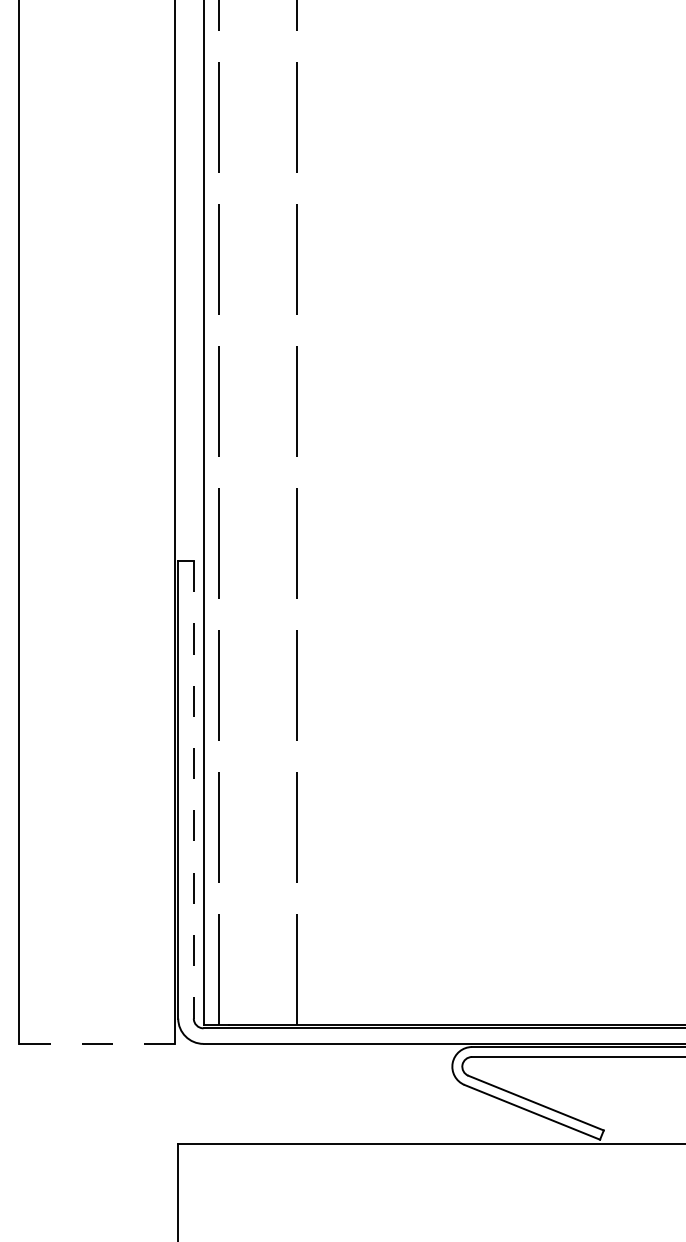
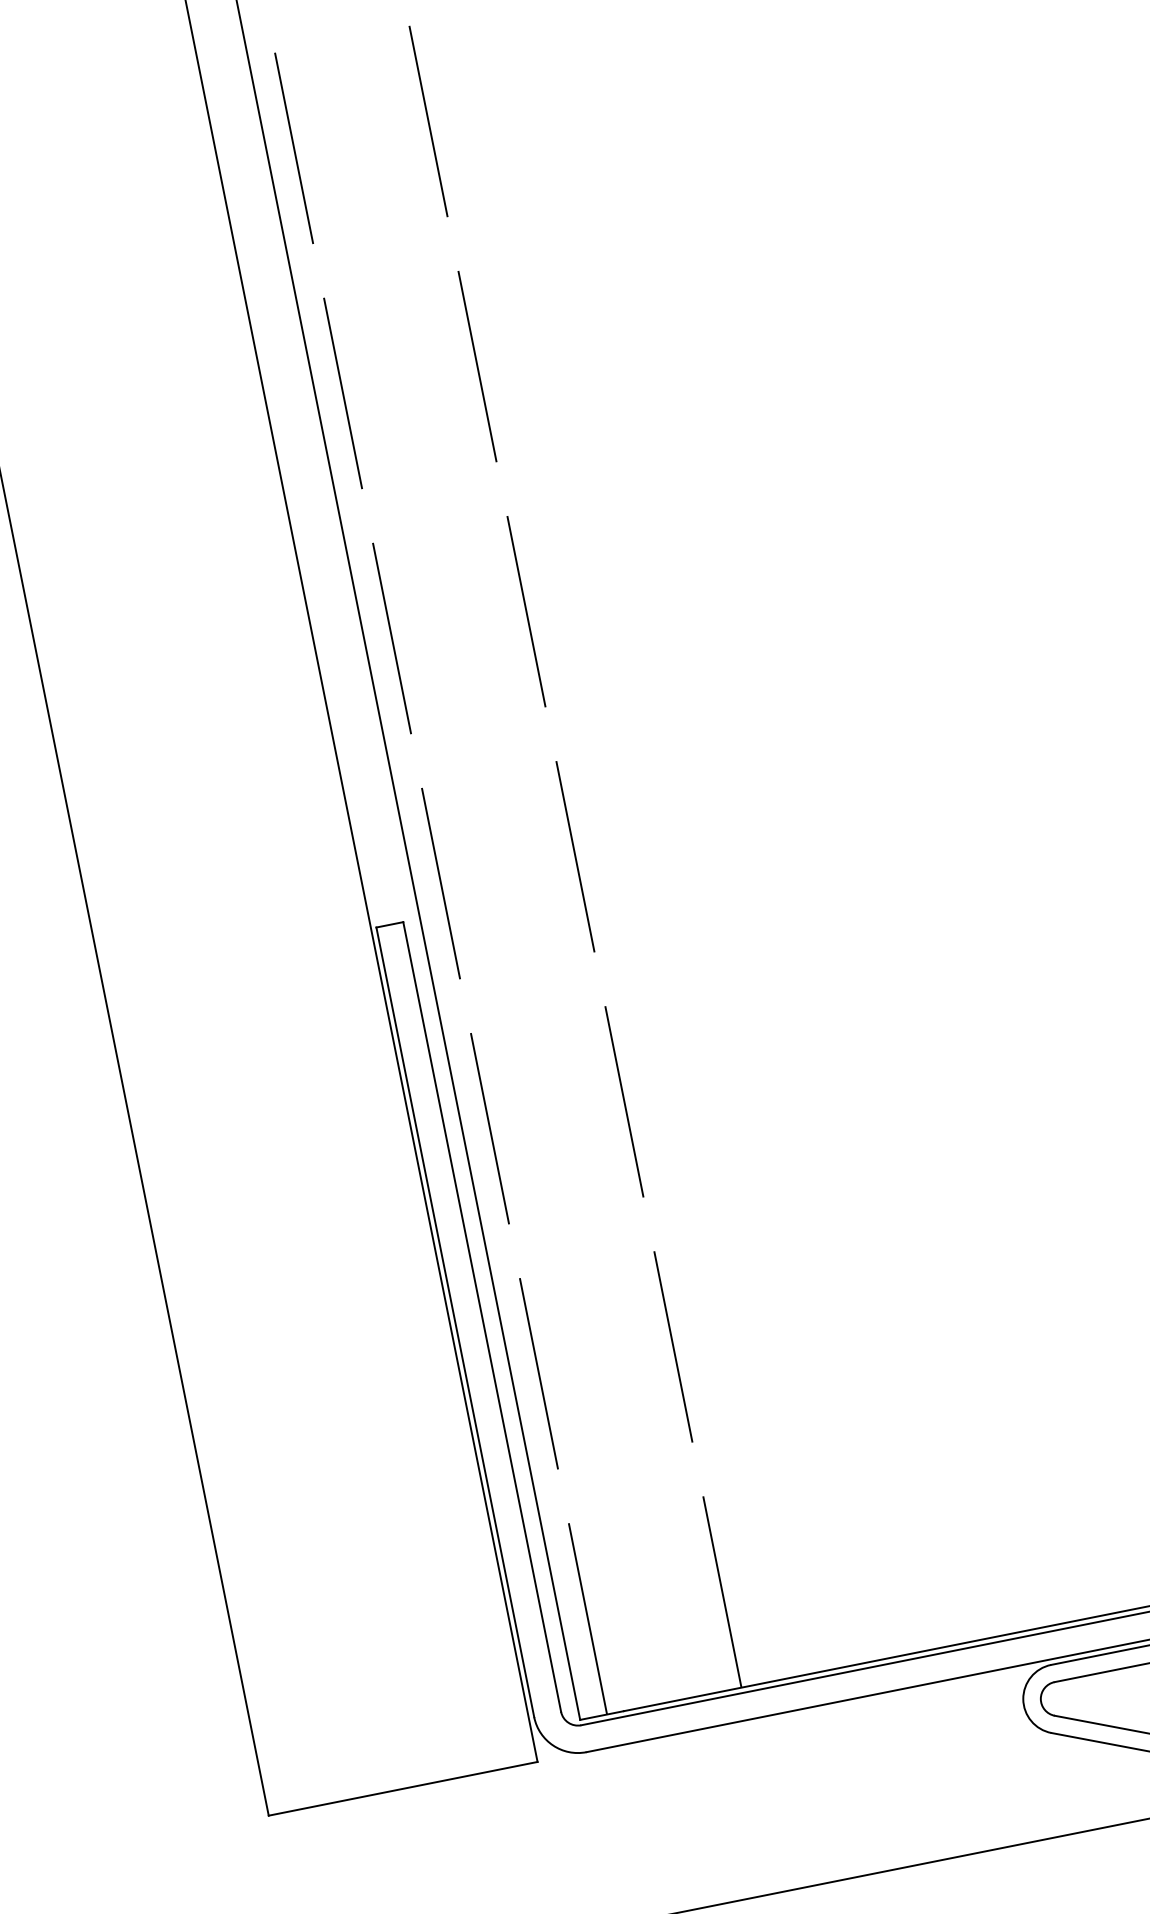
line: (193, 789) -> (481, 1316), dashed -> solid
line: (97, 1043) -> (403, 1788), dashed -> solid

